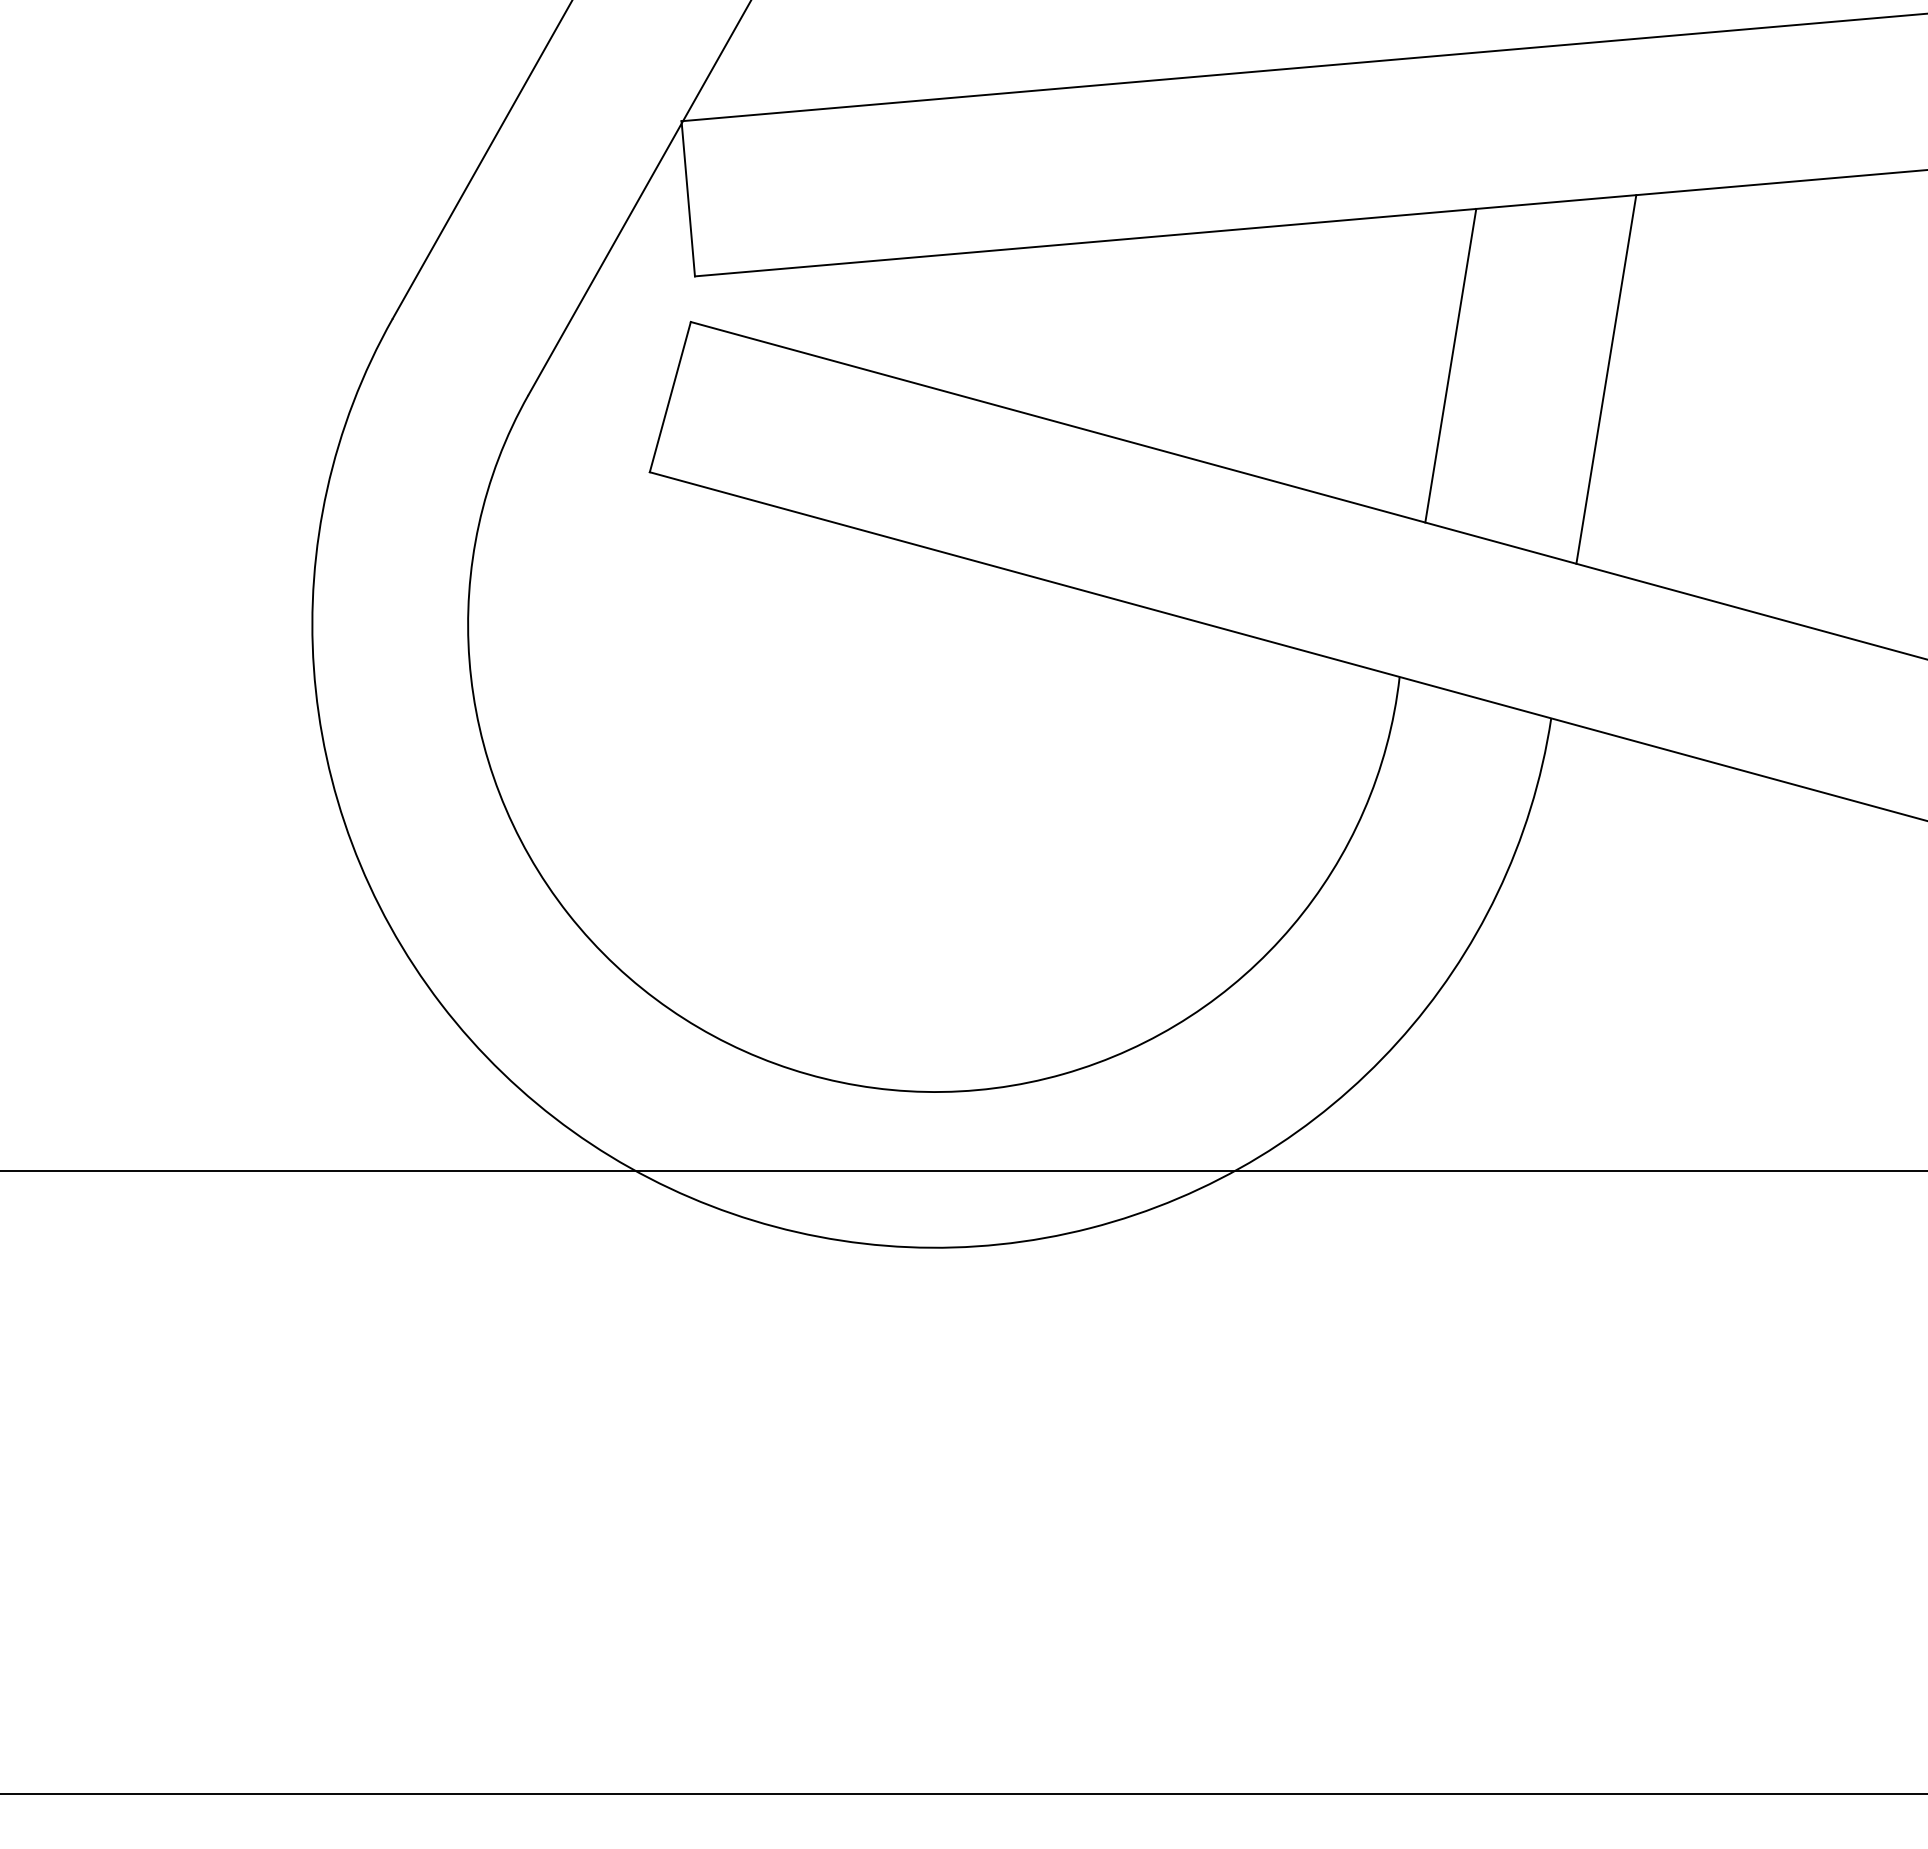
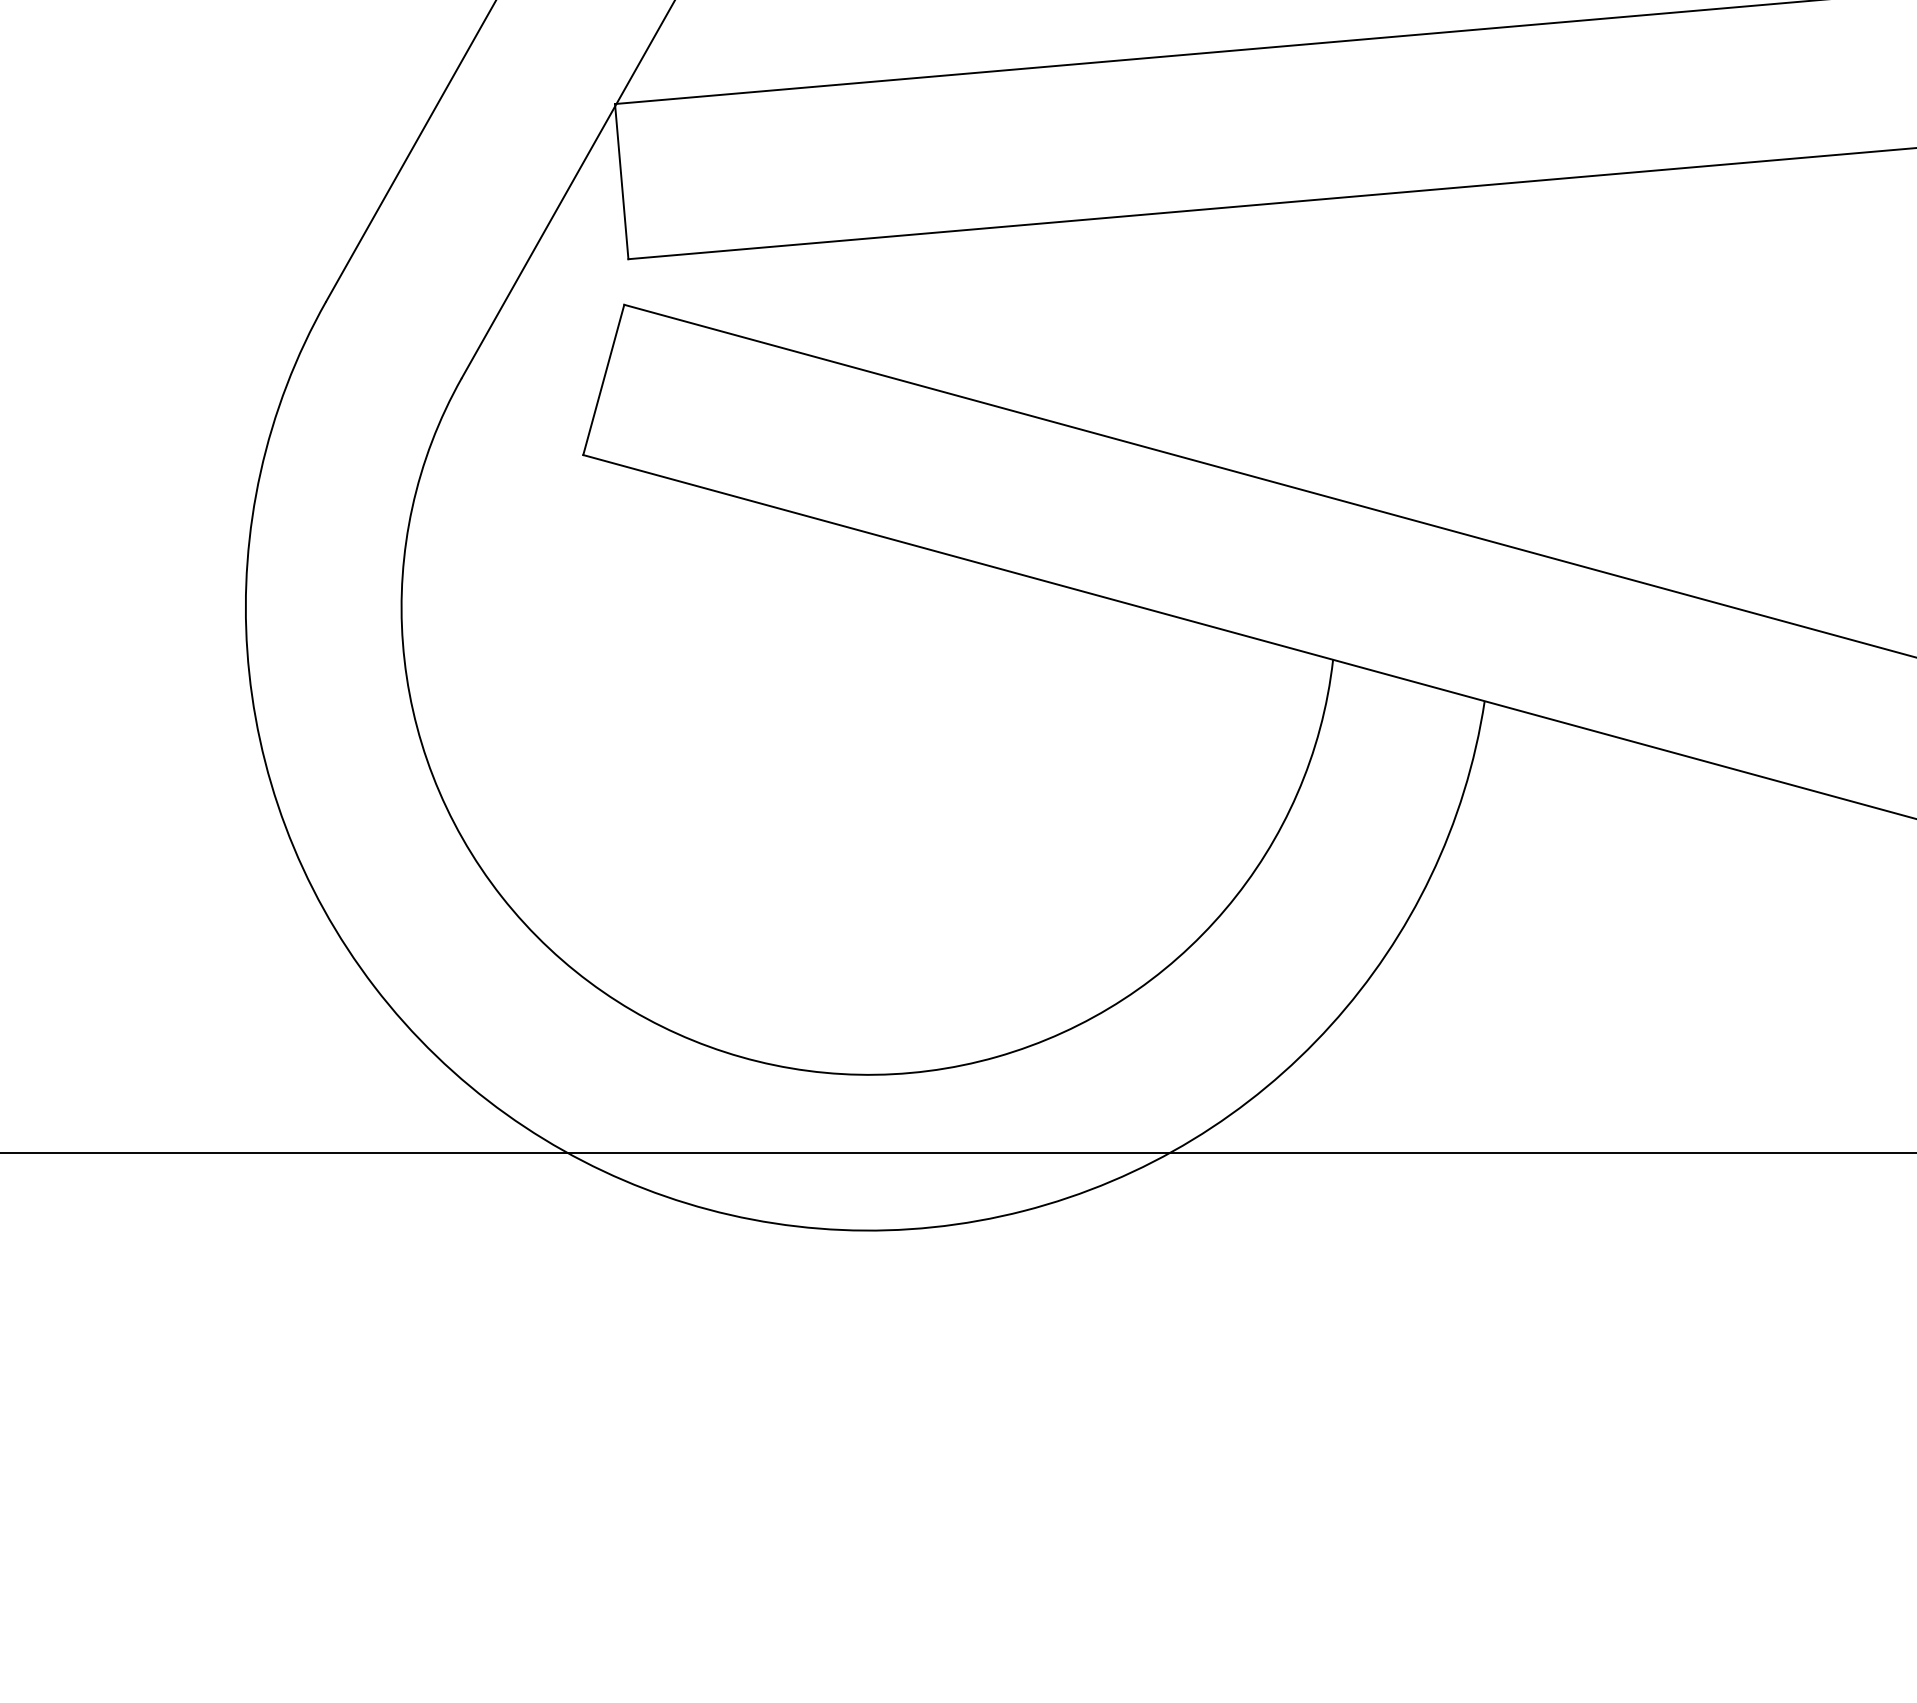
line: (1450, 365) -> (1383, 348), removed
line: (1606, 379) -> (1539, 362), removed

